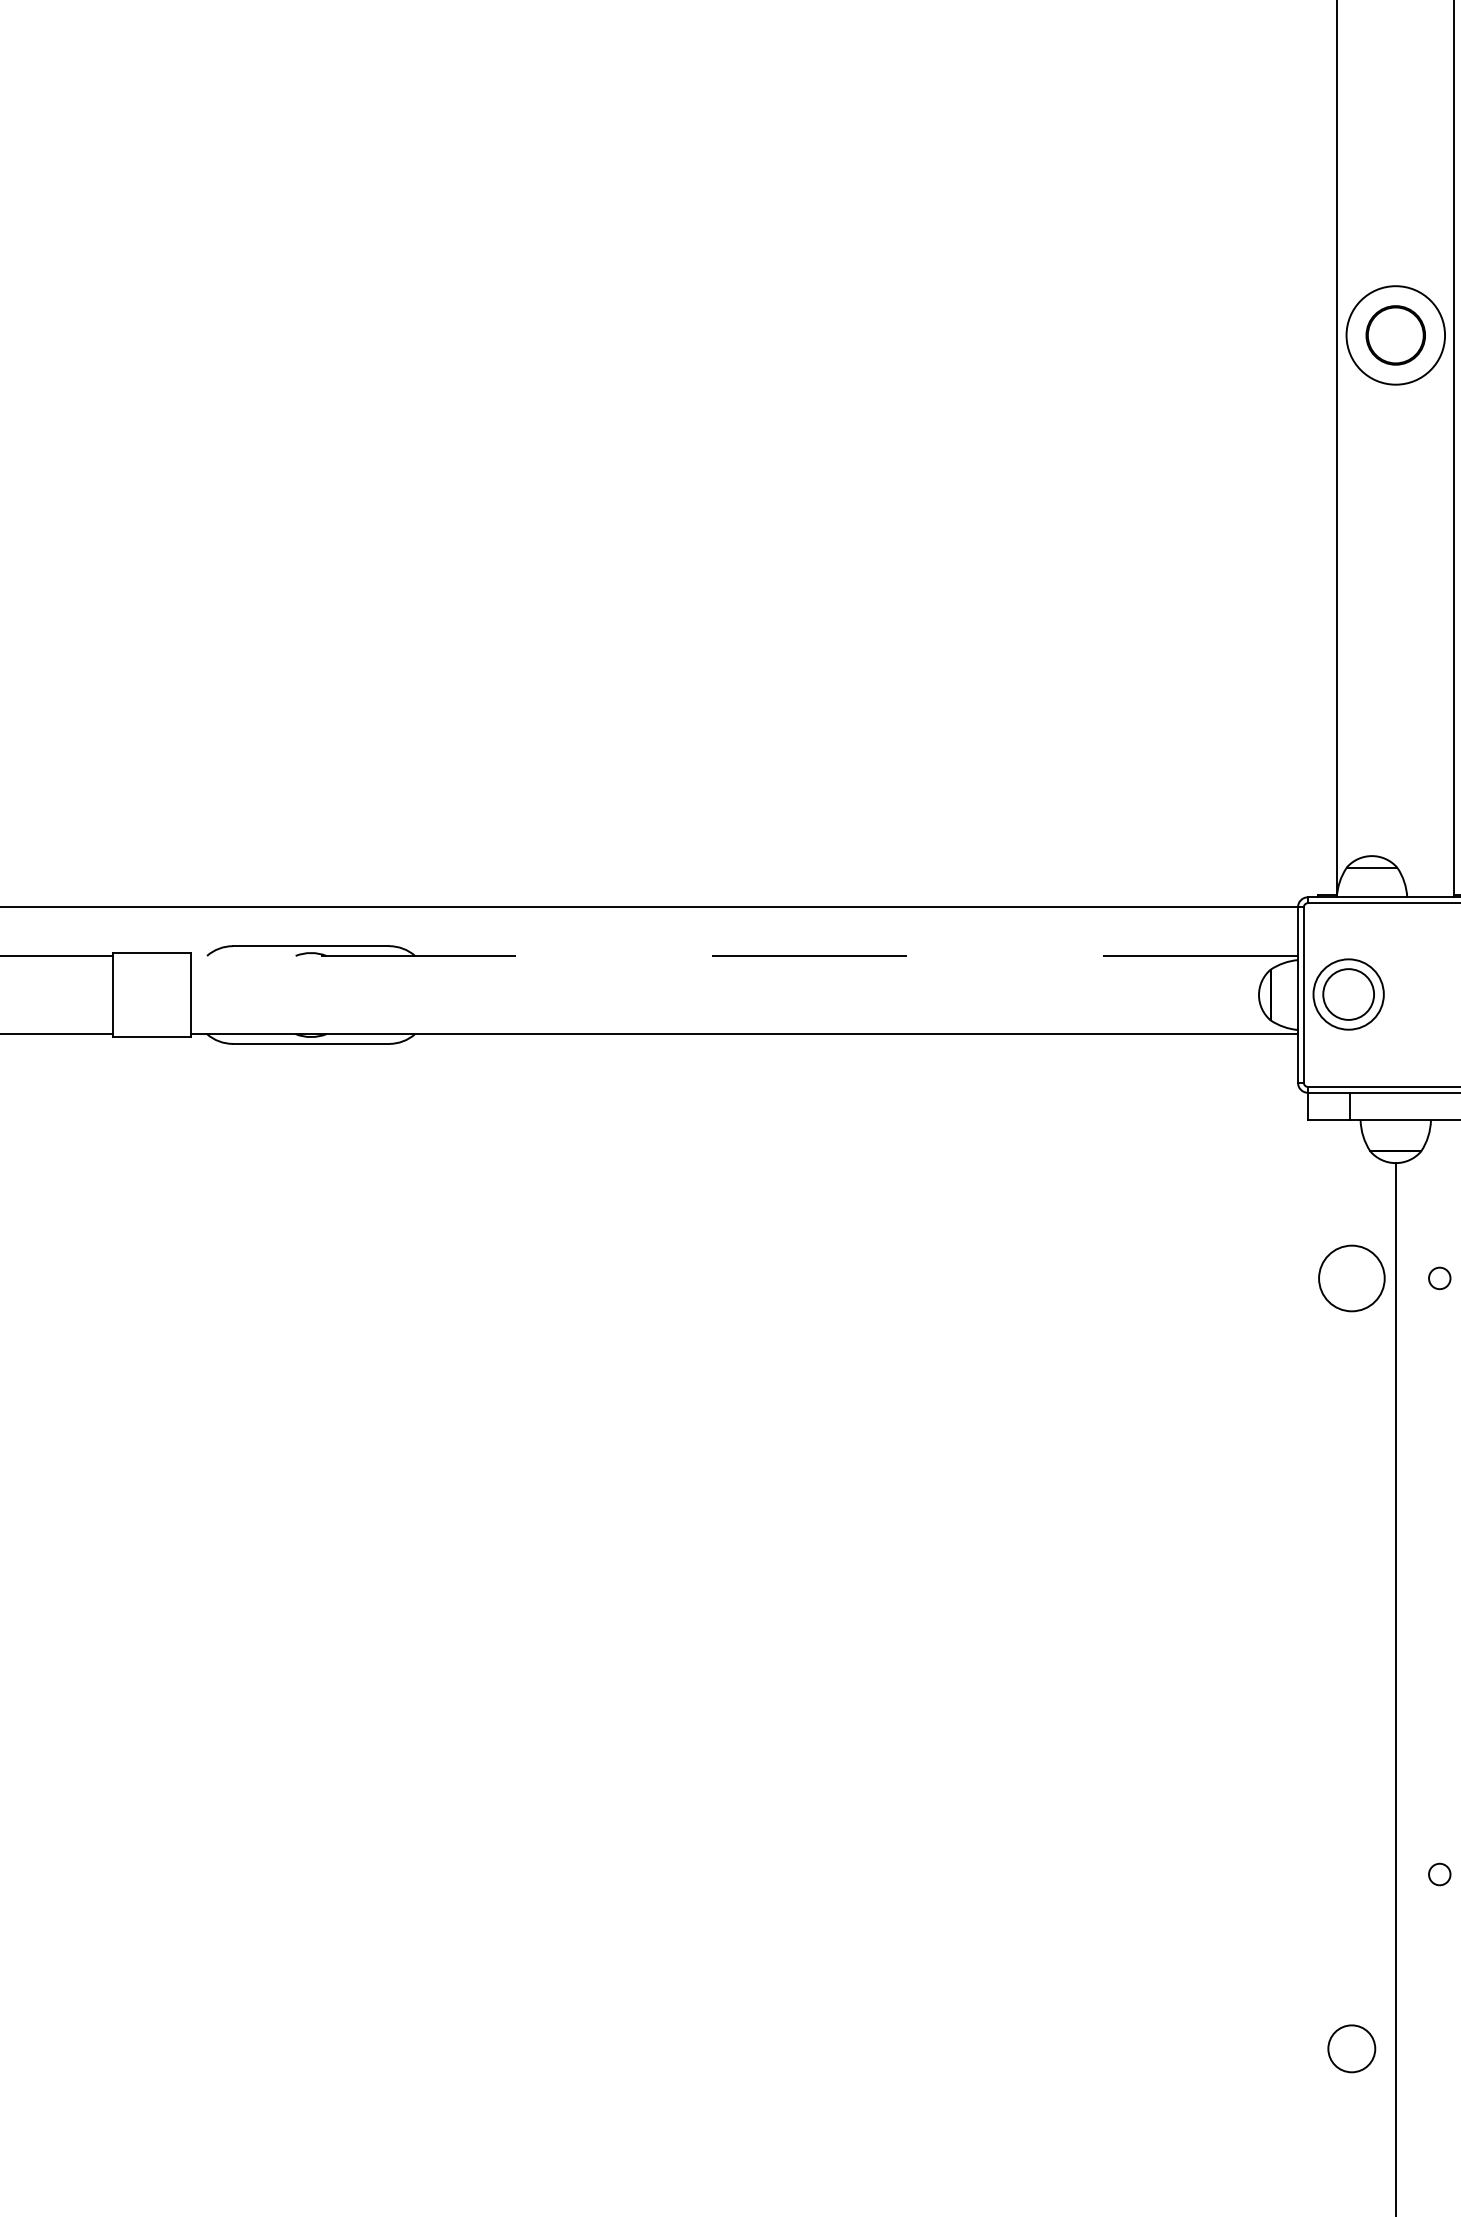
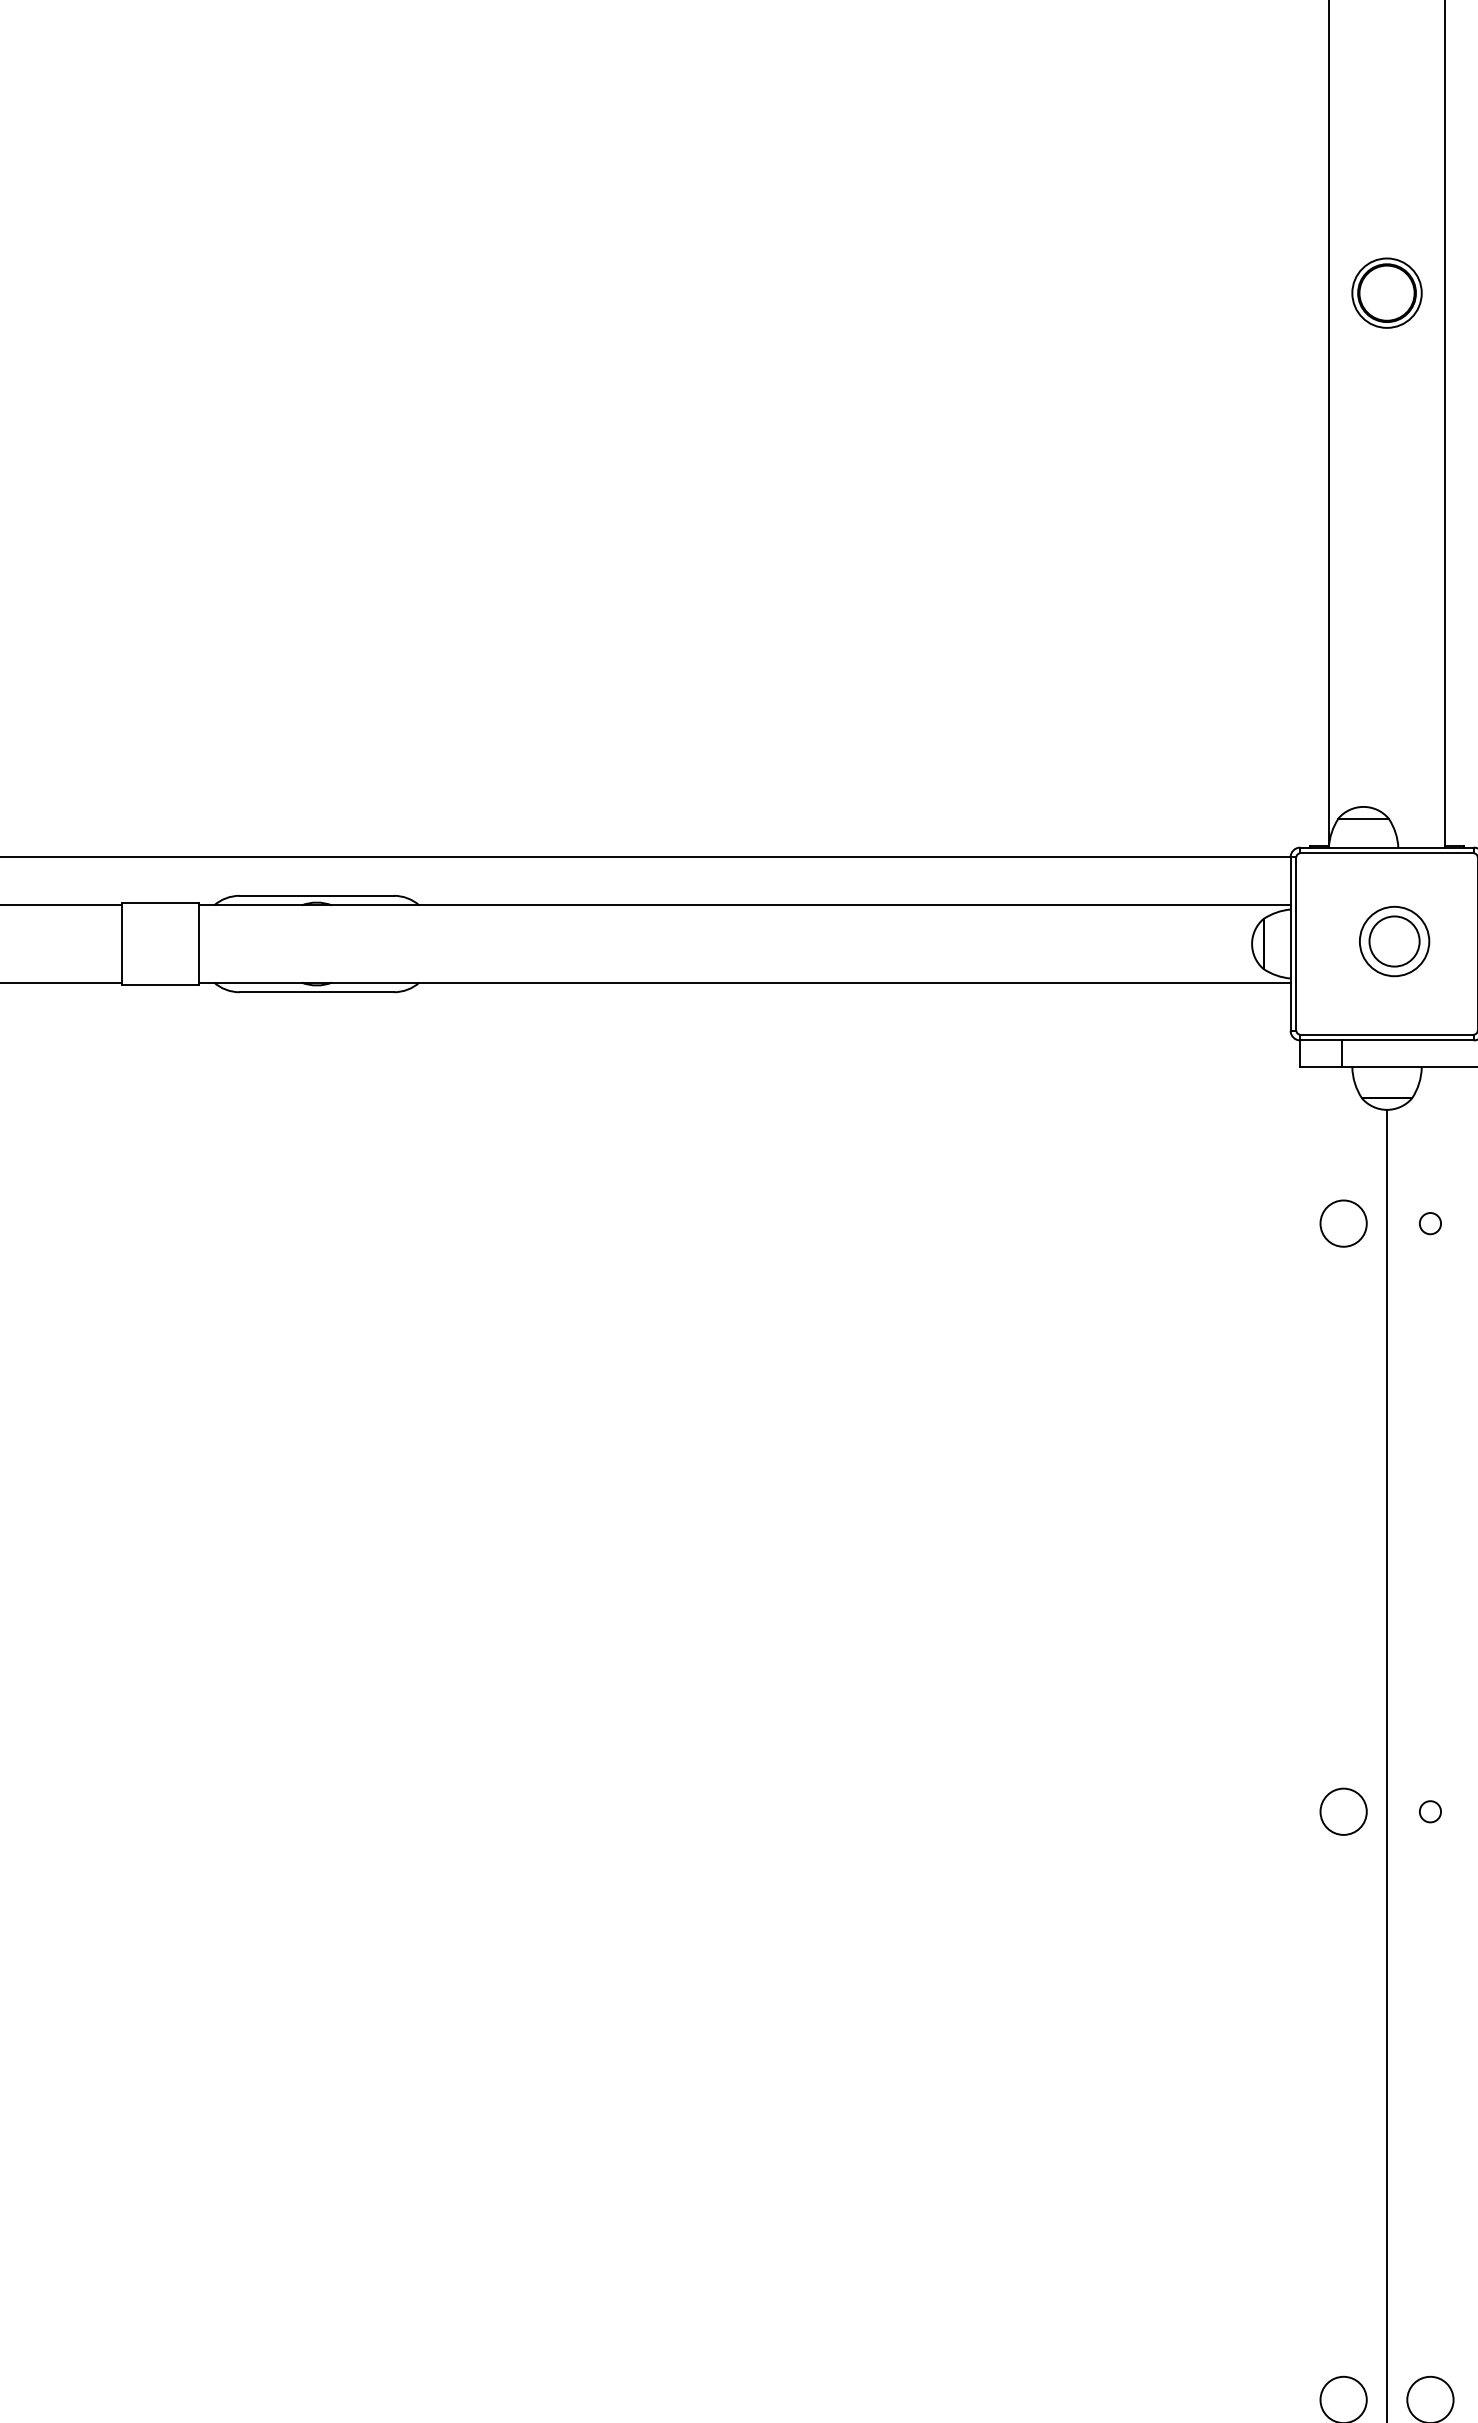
circle: (1395, 334) -> (1386, 292), size x0.71
line: (744, 955) -> (744, 905), dashed -> solid
part: (1348, 994) -> (1394, 941), moved
circle: (1351, 1278) -> (1343, 1223), size x0.71
circle: (1351, 2048) -> (1343, 1811), moved

